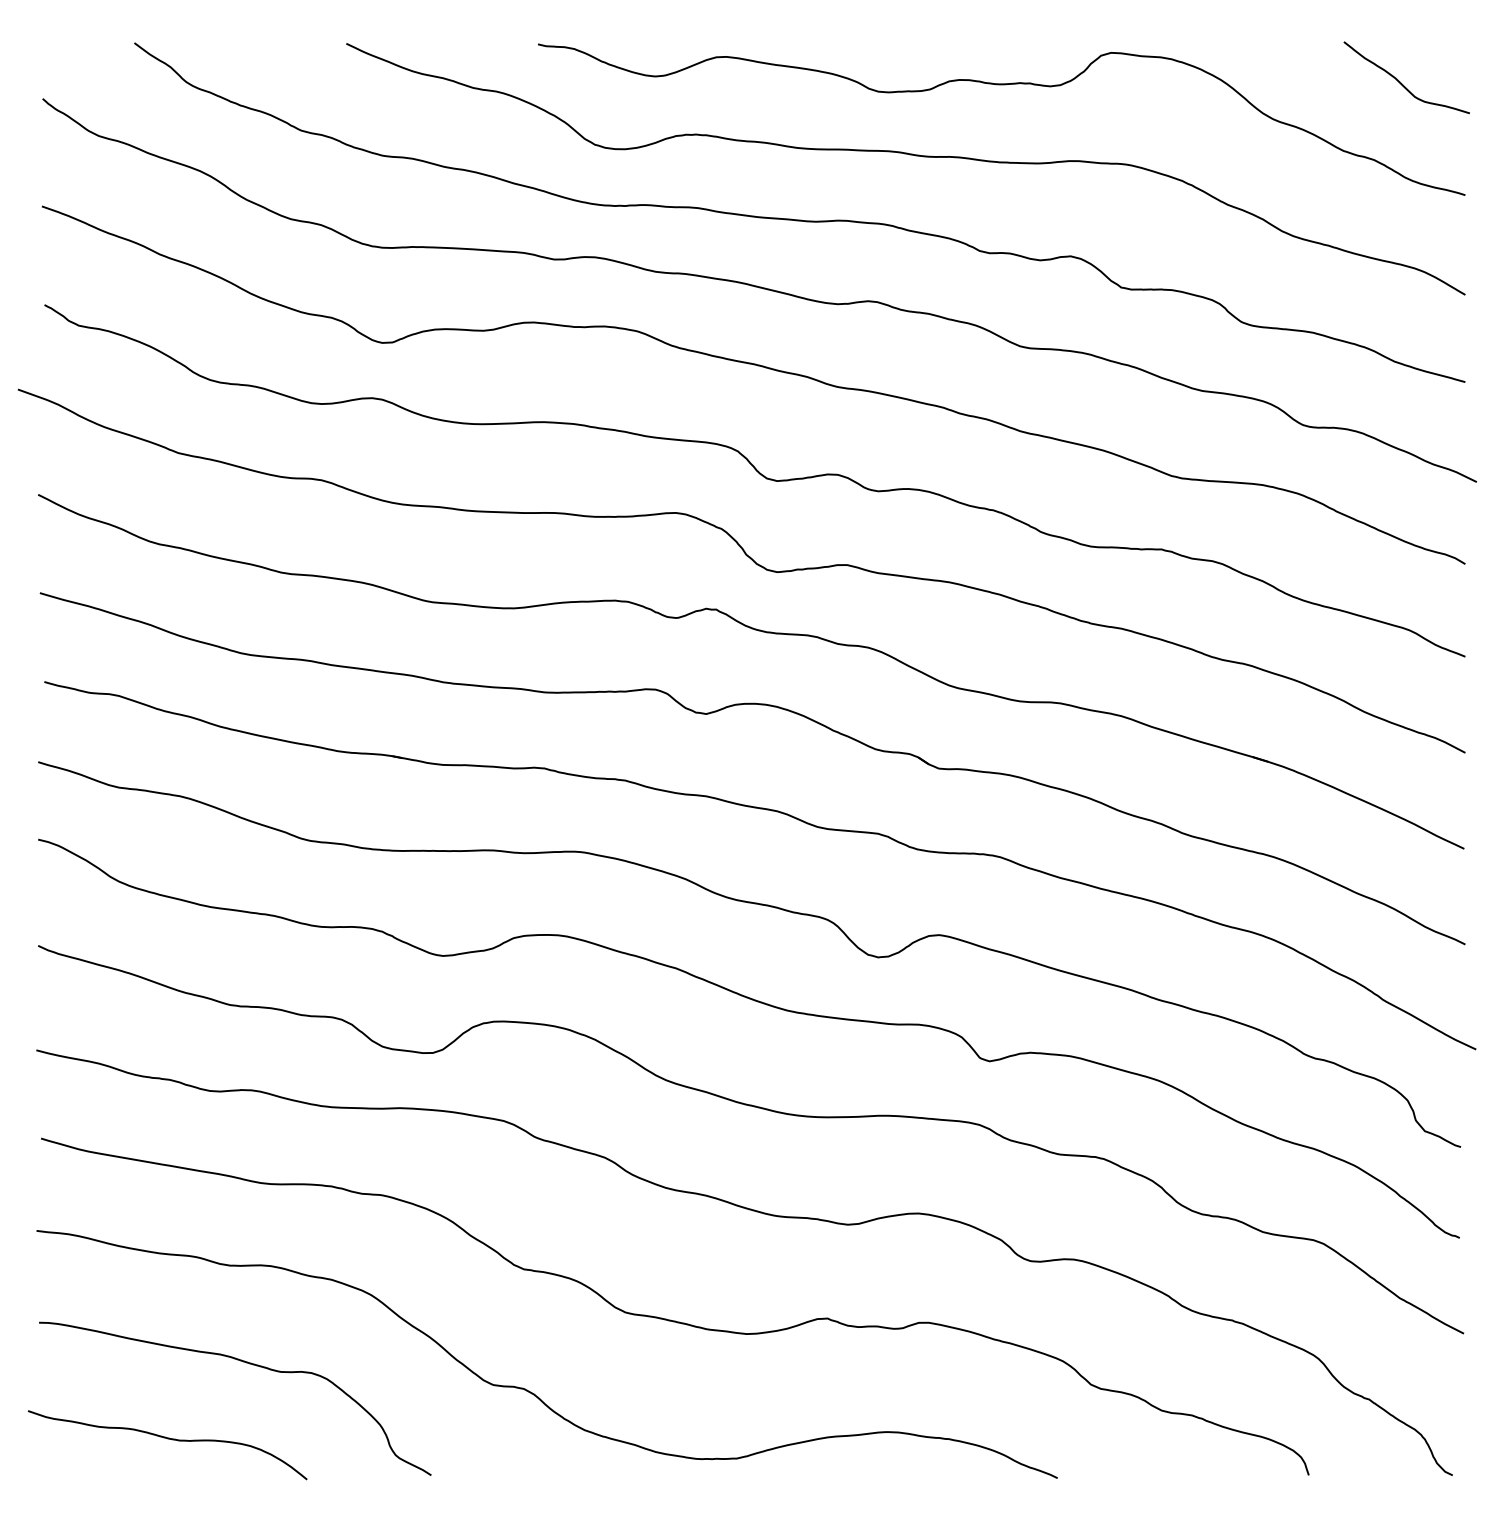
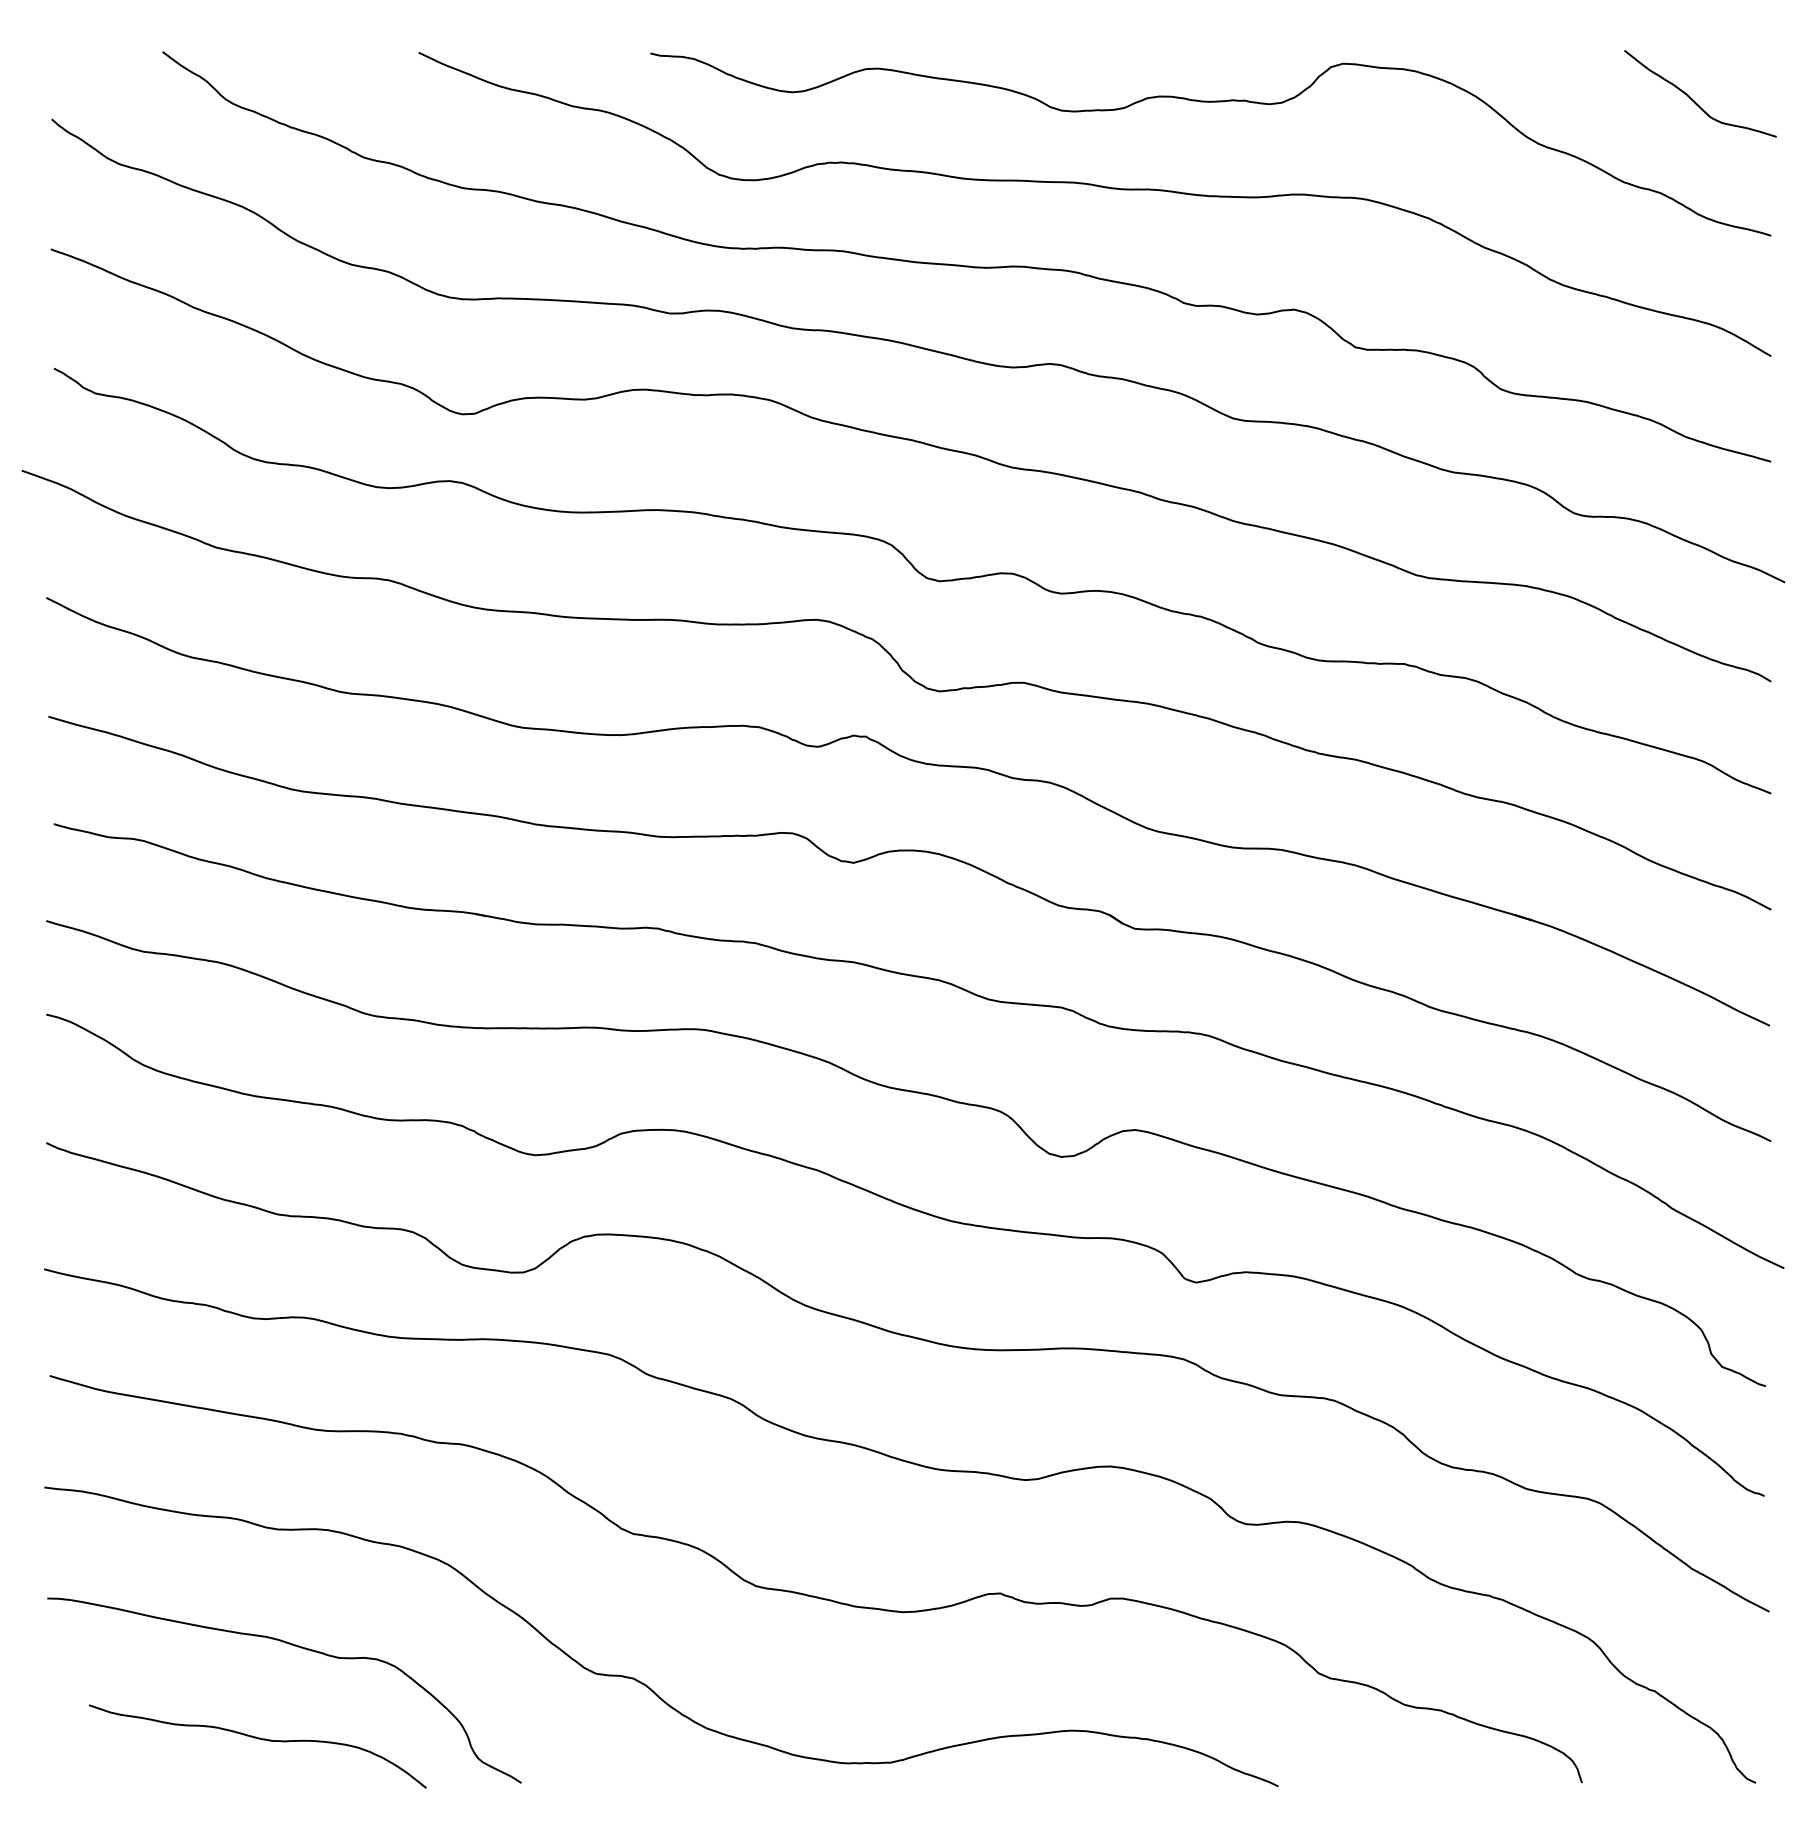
curve: (168, 1439) -> (258, 1739), moved

